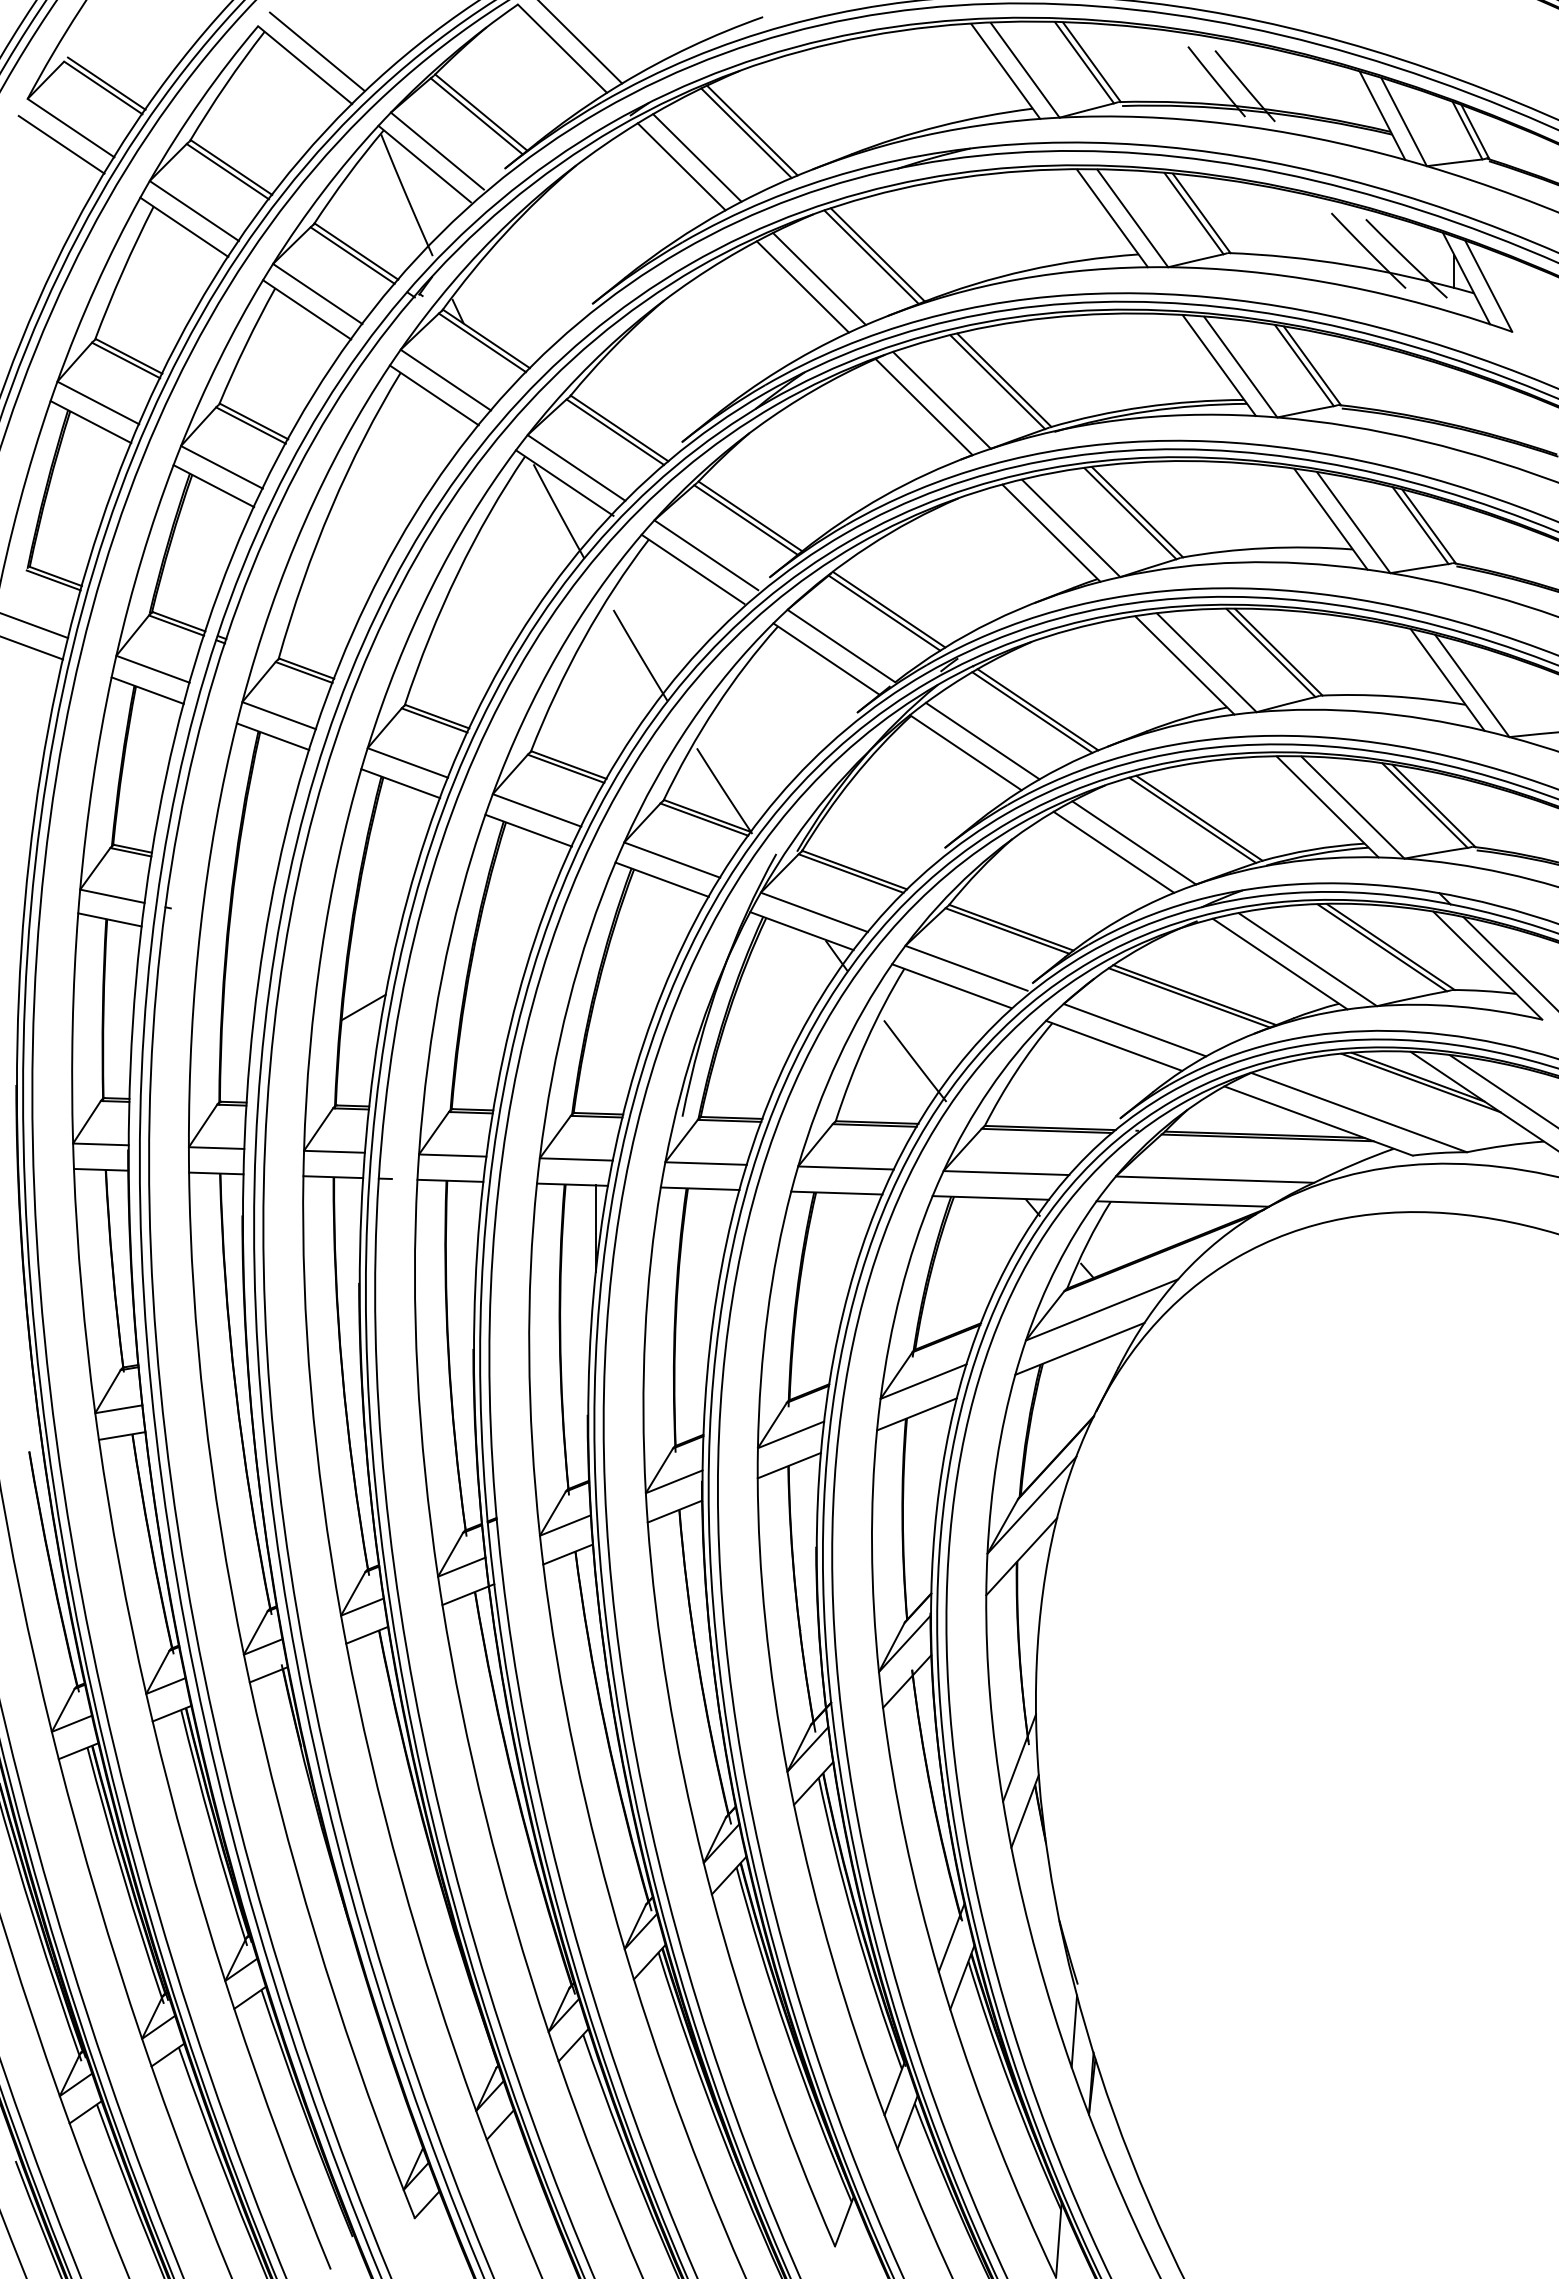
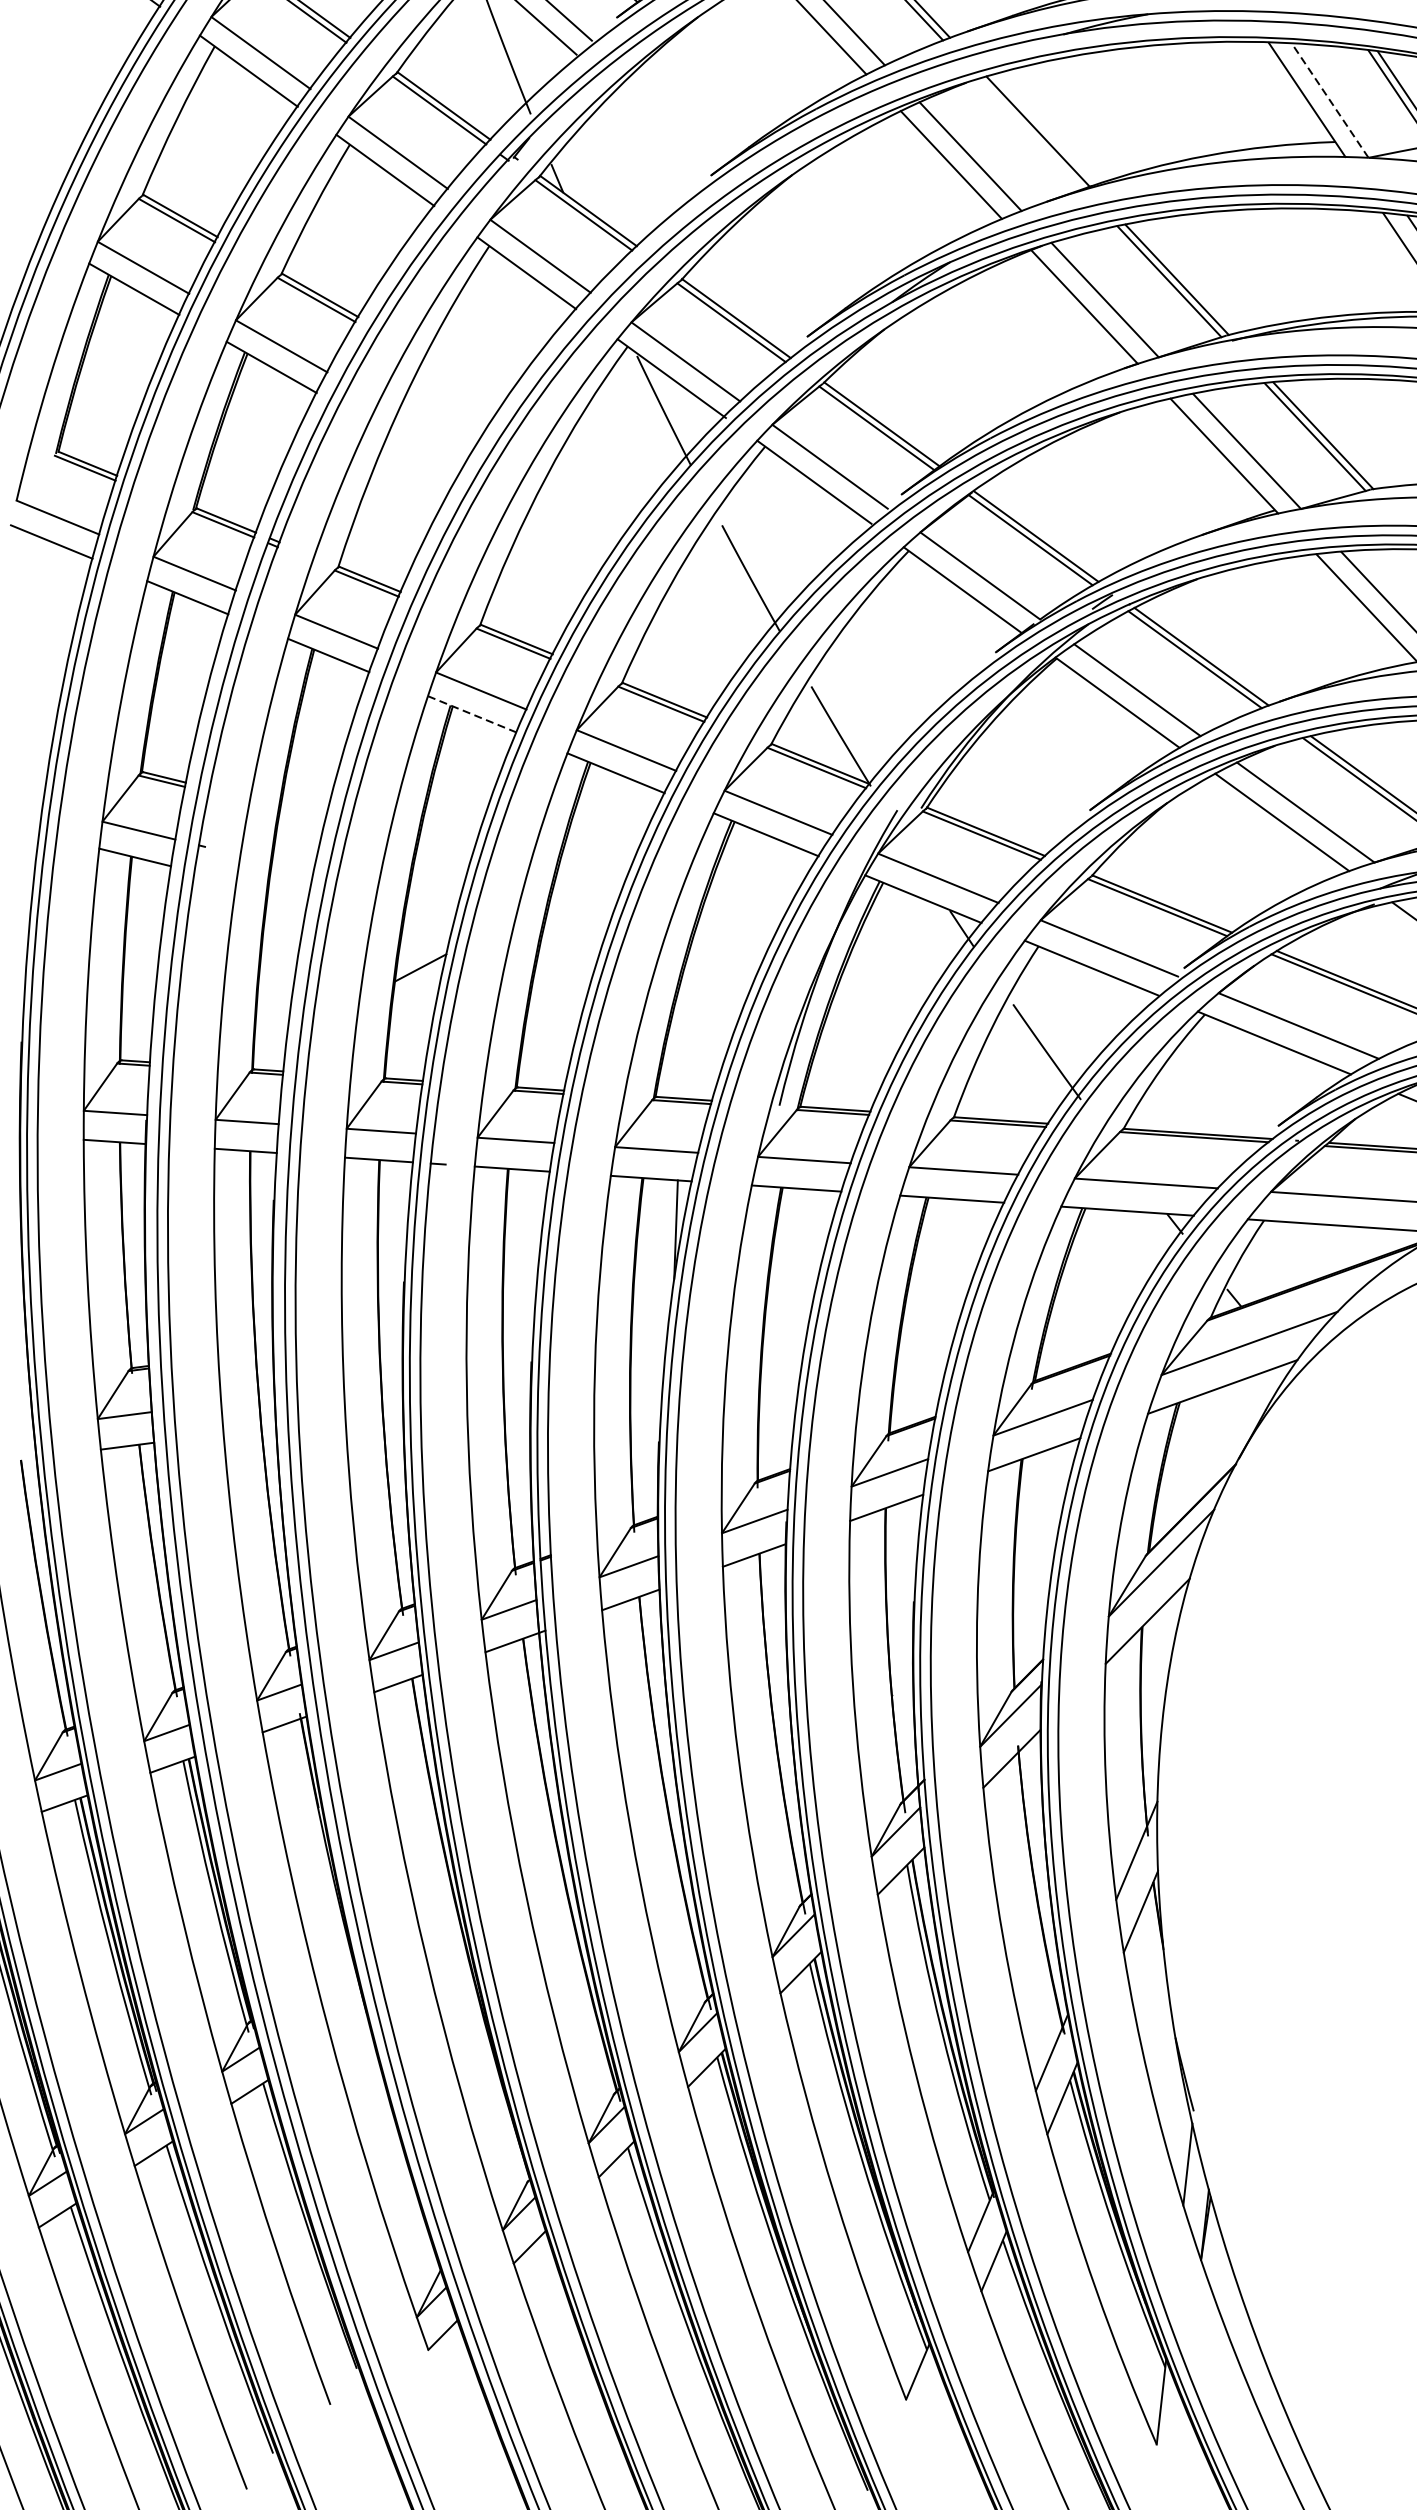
line: (1132, 218) -> (1329, 100), solid -> dashed
line: (871, 256) -> (1030, 133), removed
line: (400, 783) -> (472, 714), solid -> dashed

